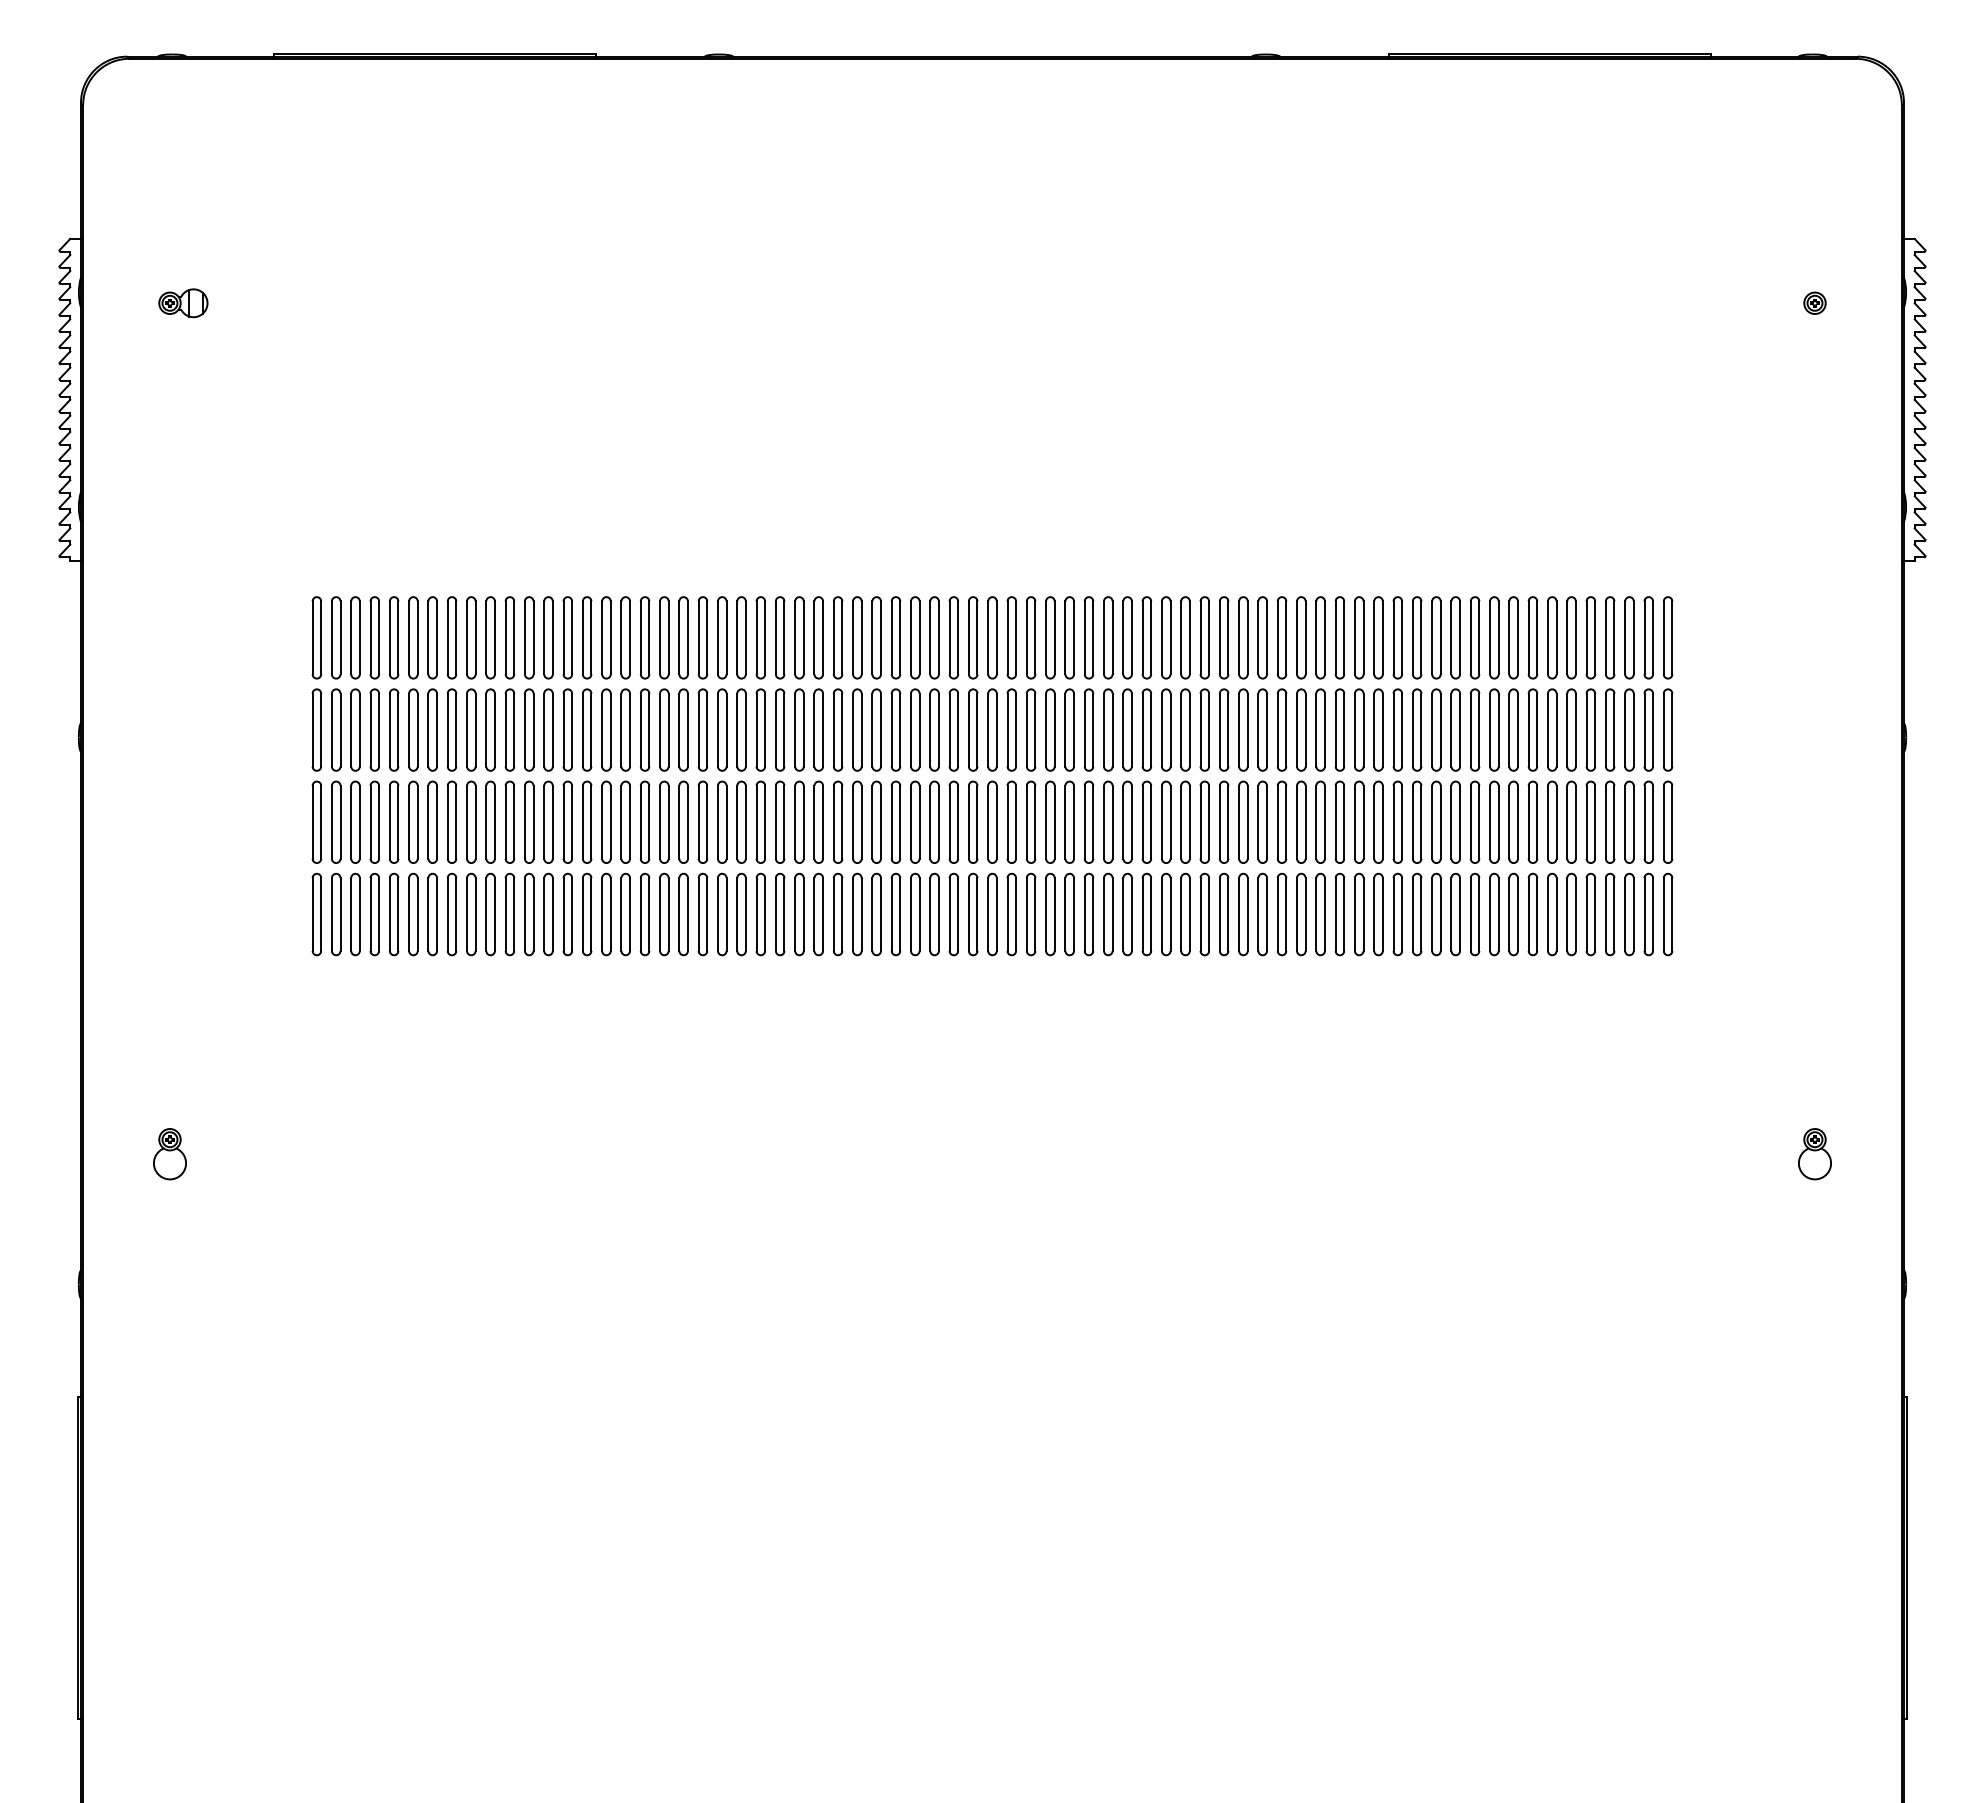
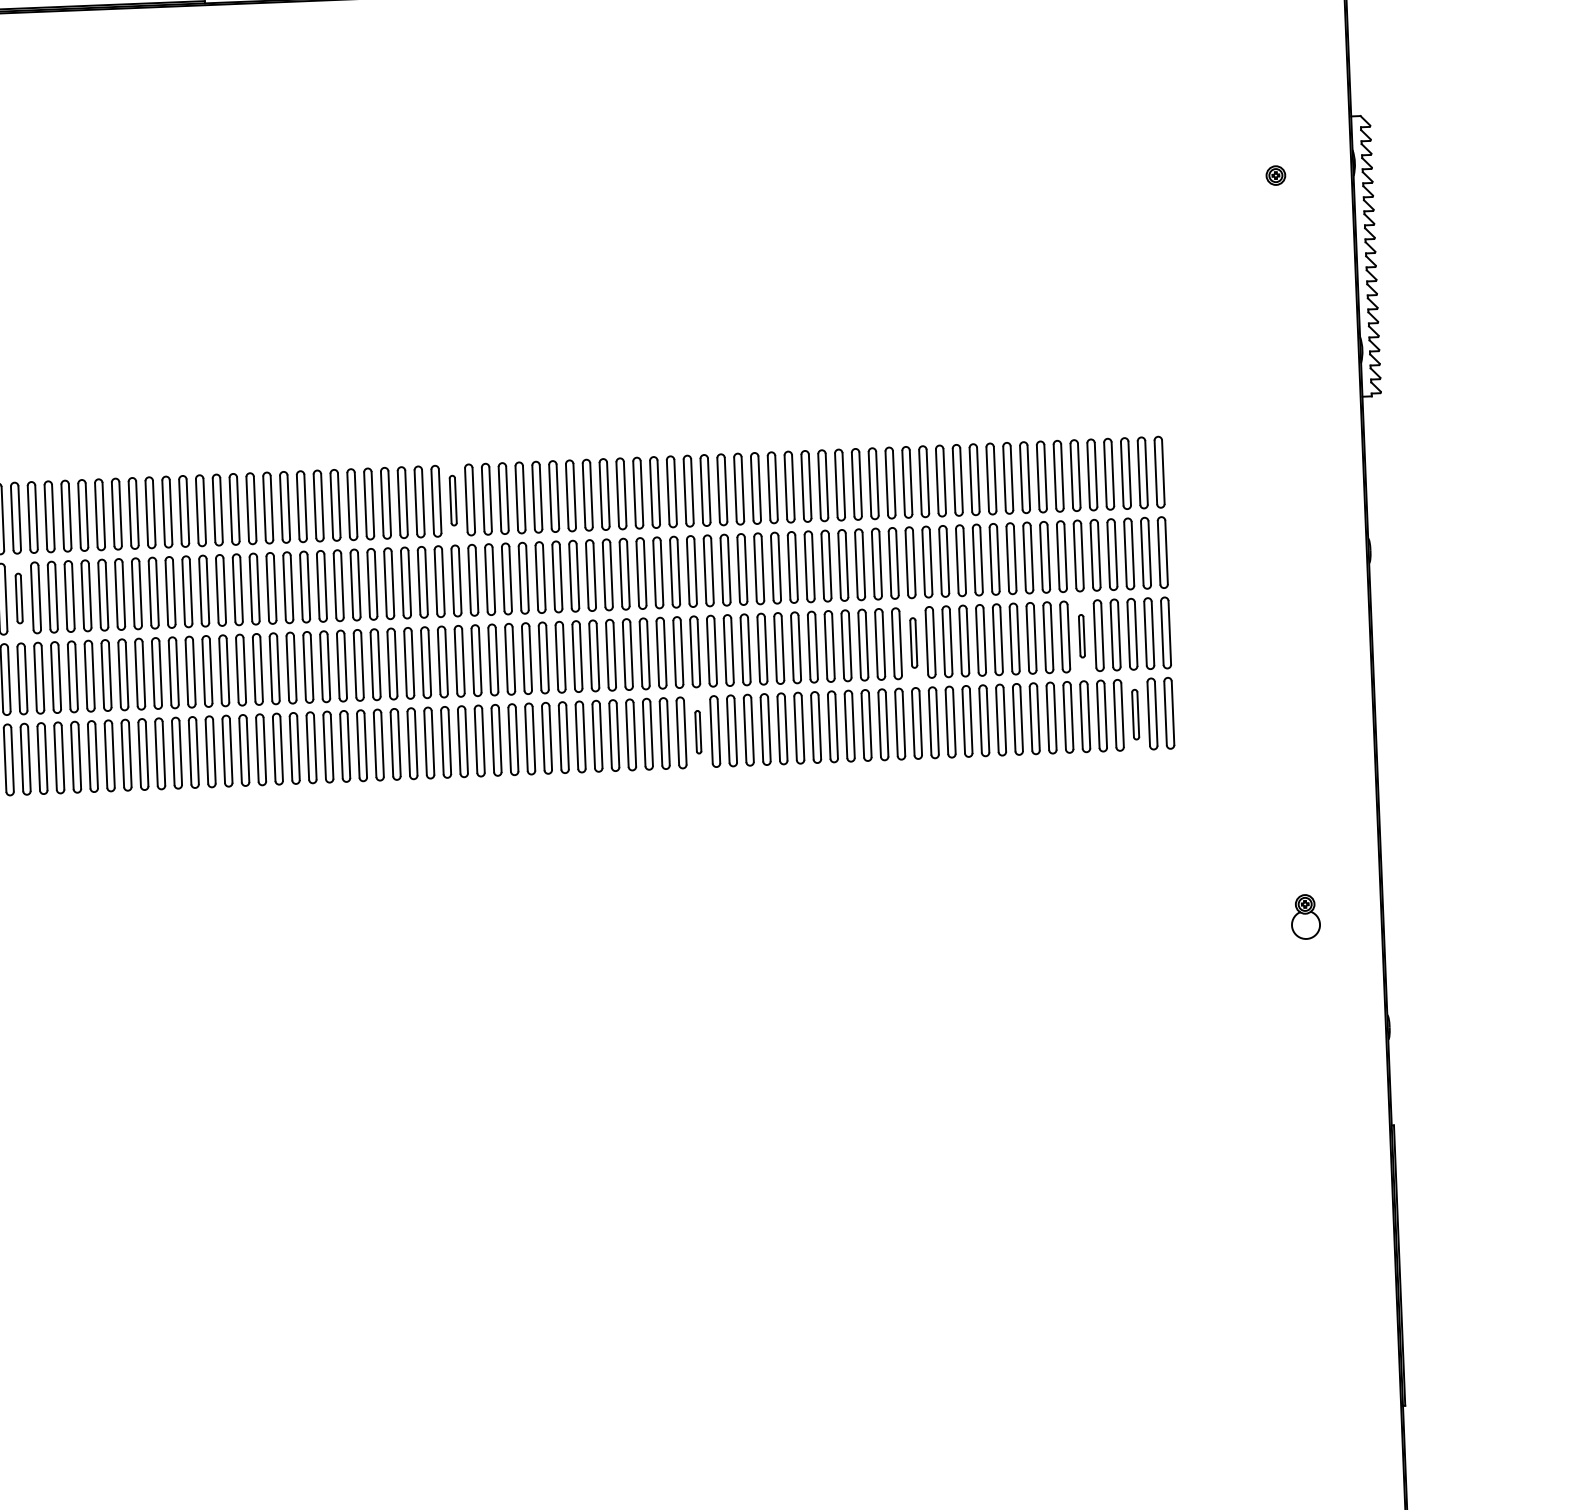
part: (857, 637) -> (453, 500), size x0.7
part: (355, 729) -> (19, 598), size x0.7
part: (1378, 821) -> (913, 642), size x0.7
part: (1571, 821) -> (1081, 635), size x0.6
part: (1127, 914) -> (698, 732), size x0.6
part: (1629, 914) -> (1135, 714), size x0.7

